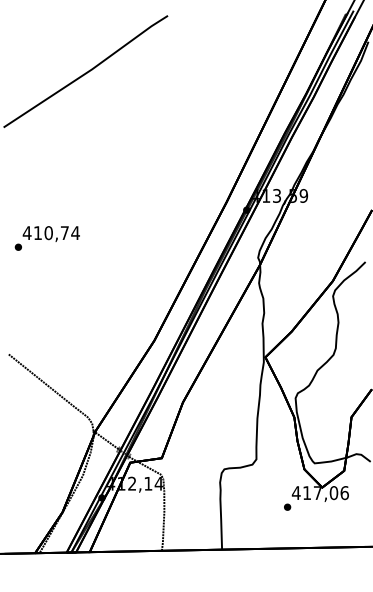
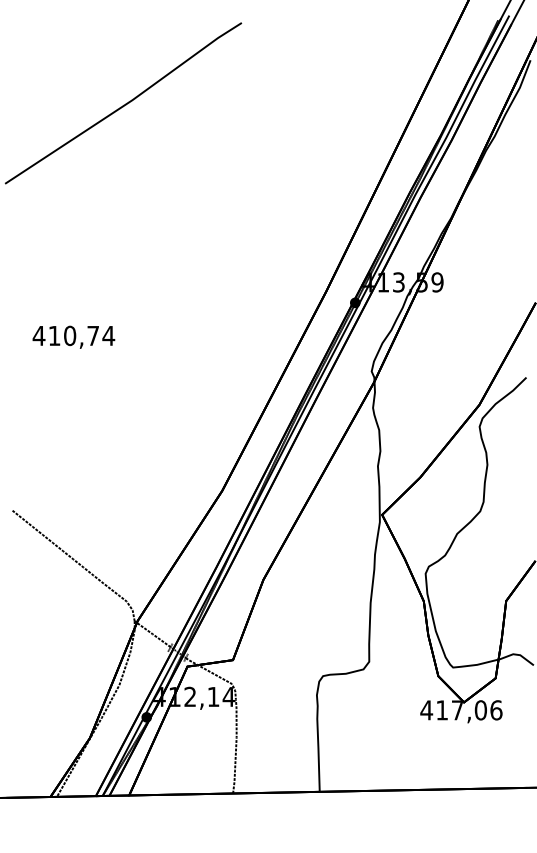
part: (17, 246) -> (25, 355), removed
part: (287, 506) -> (413, 729), removed

